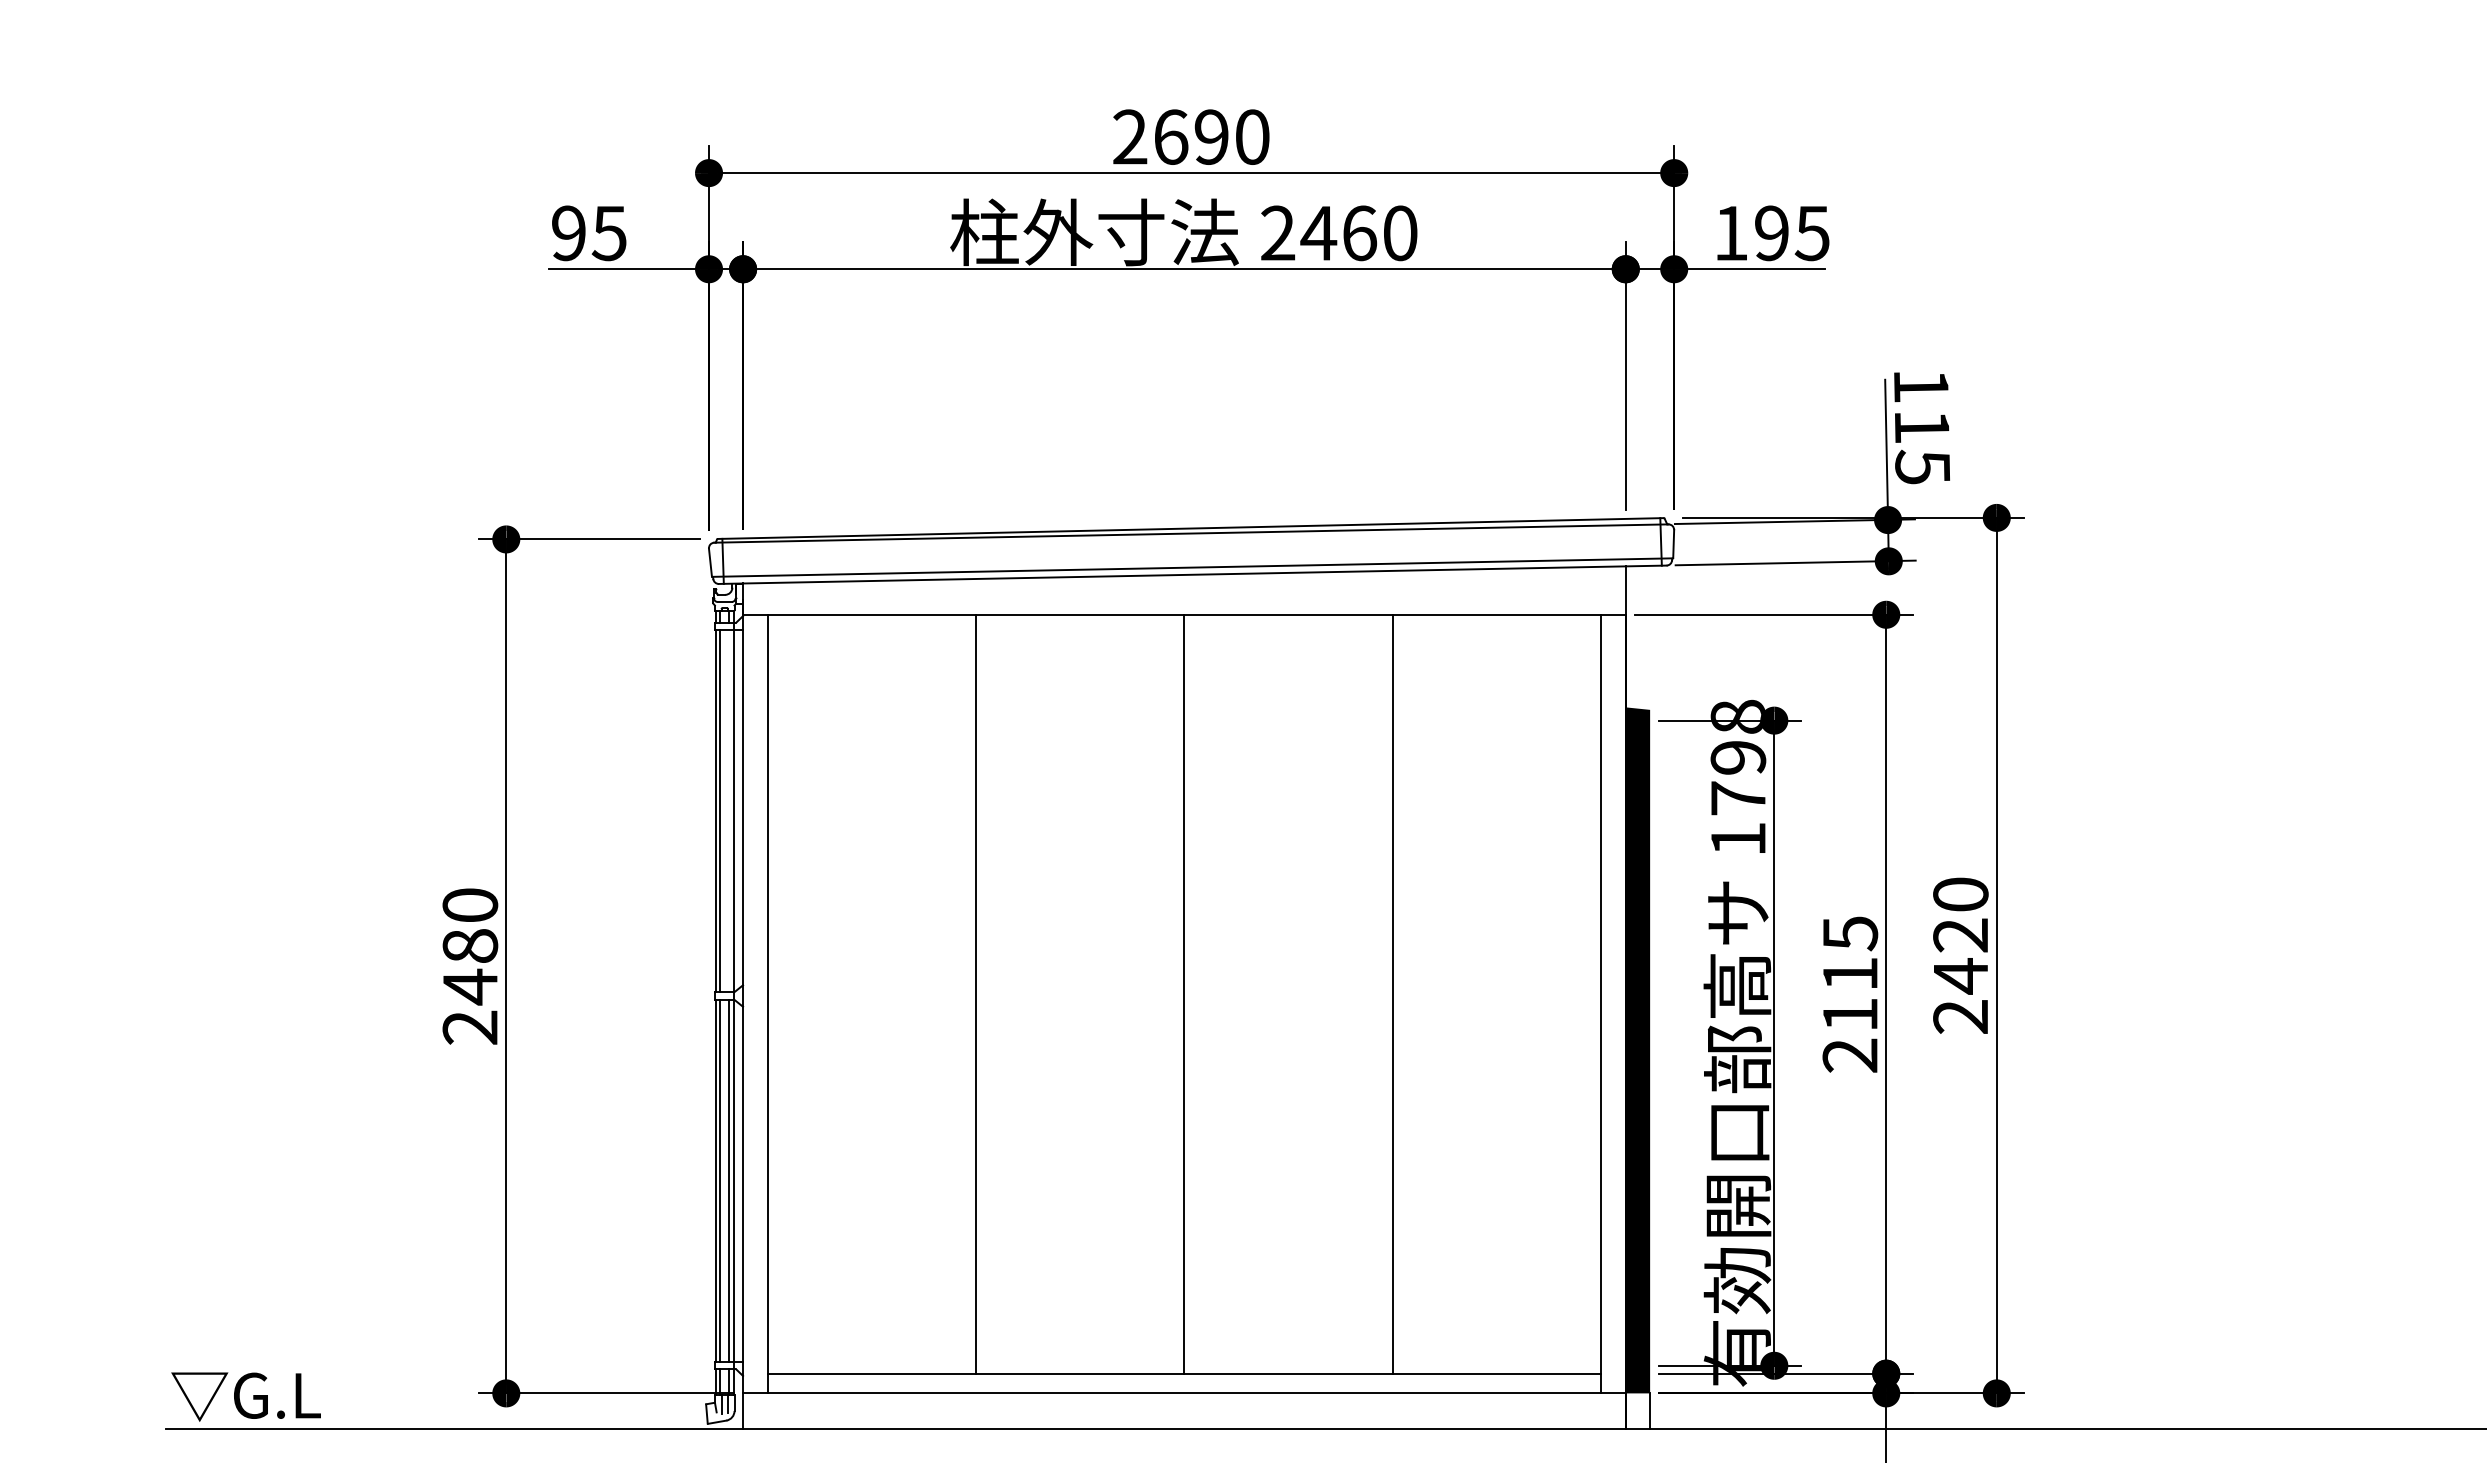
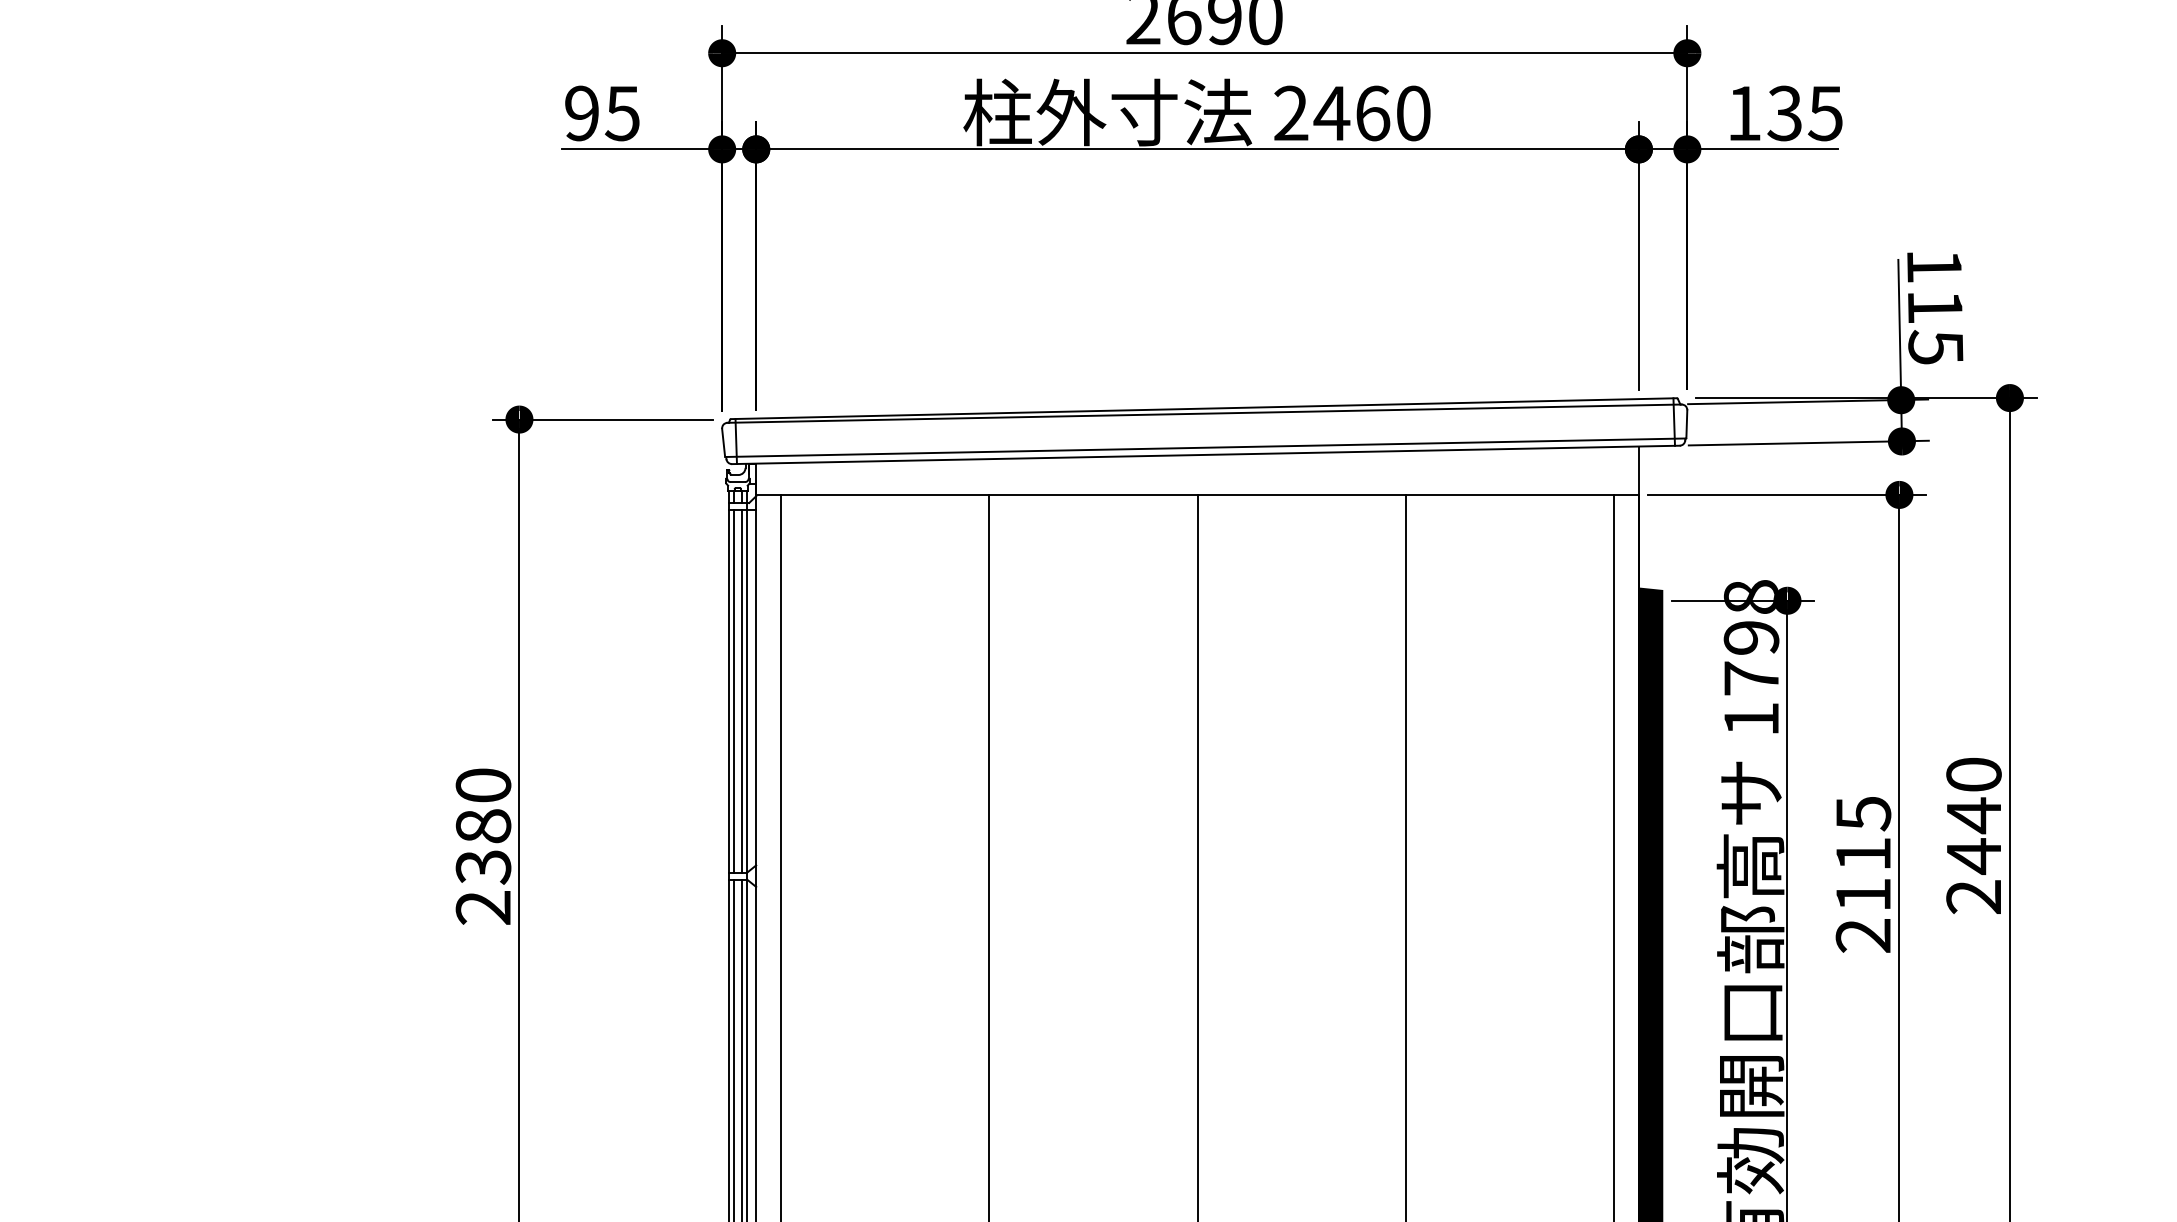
text: (1771, 233) -> (1784, 113), 195 -> 135
line: (729, 811) -> (742, 691), added
text: (1960, 935) -> (1973, 815), 2420 -> 2440
text: (470, 986) -> (483, 866), 2480 -> 2380

